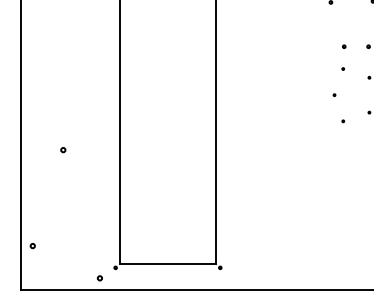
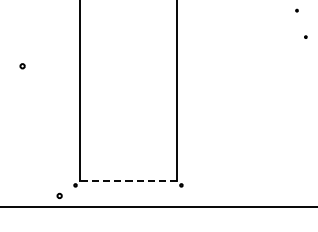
line: (167, 263) -> (128, 180), solid -> dashed

